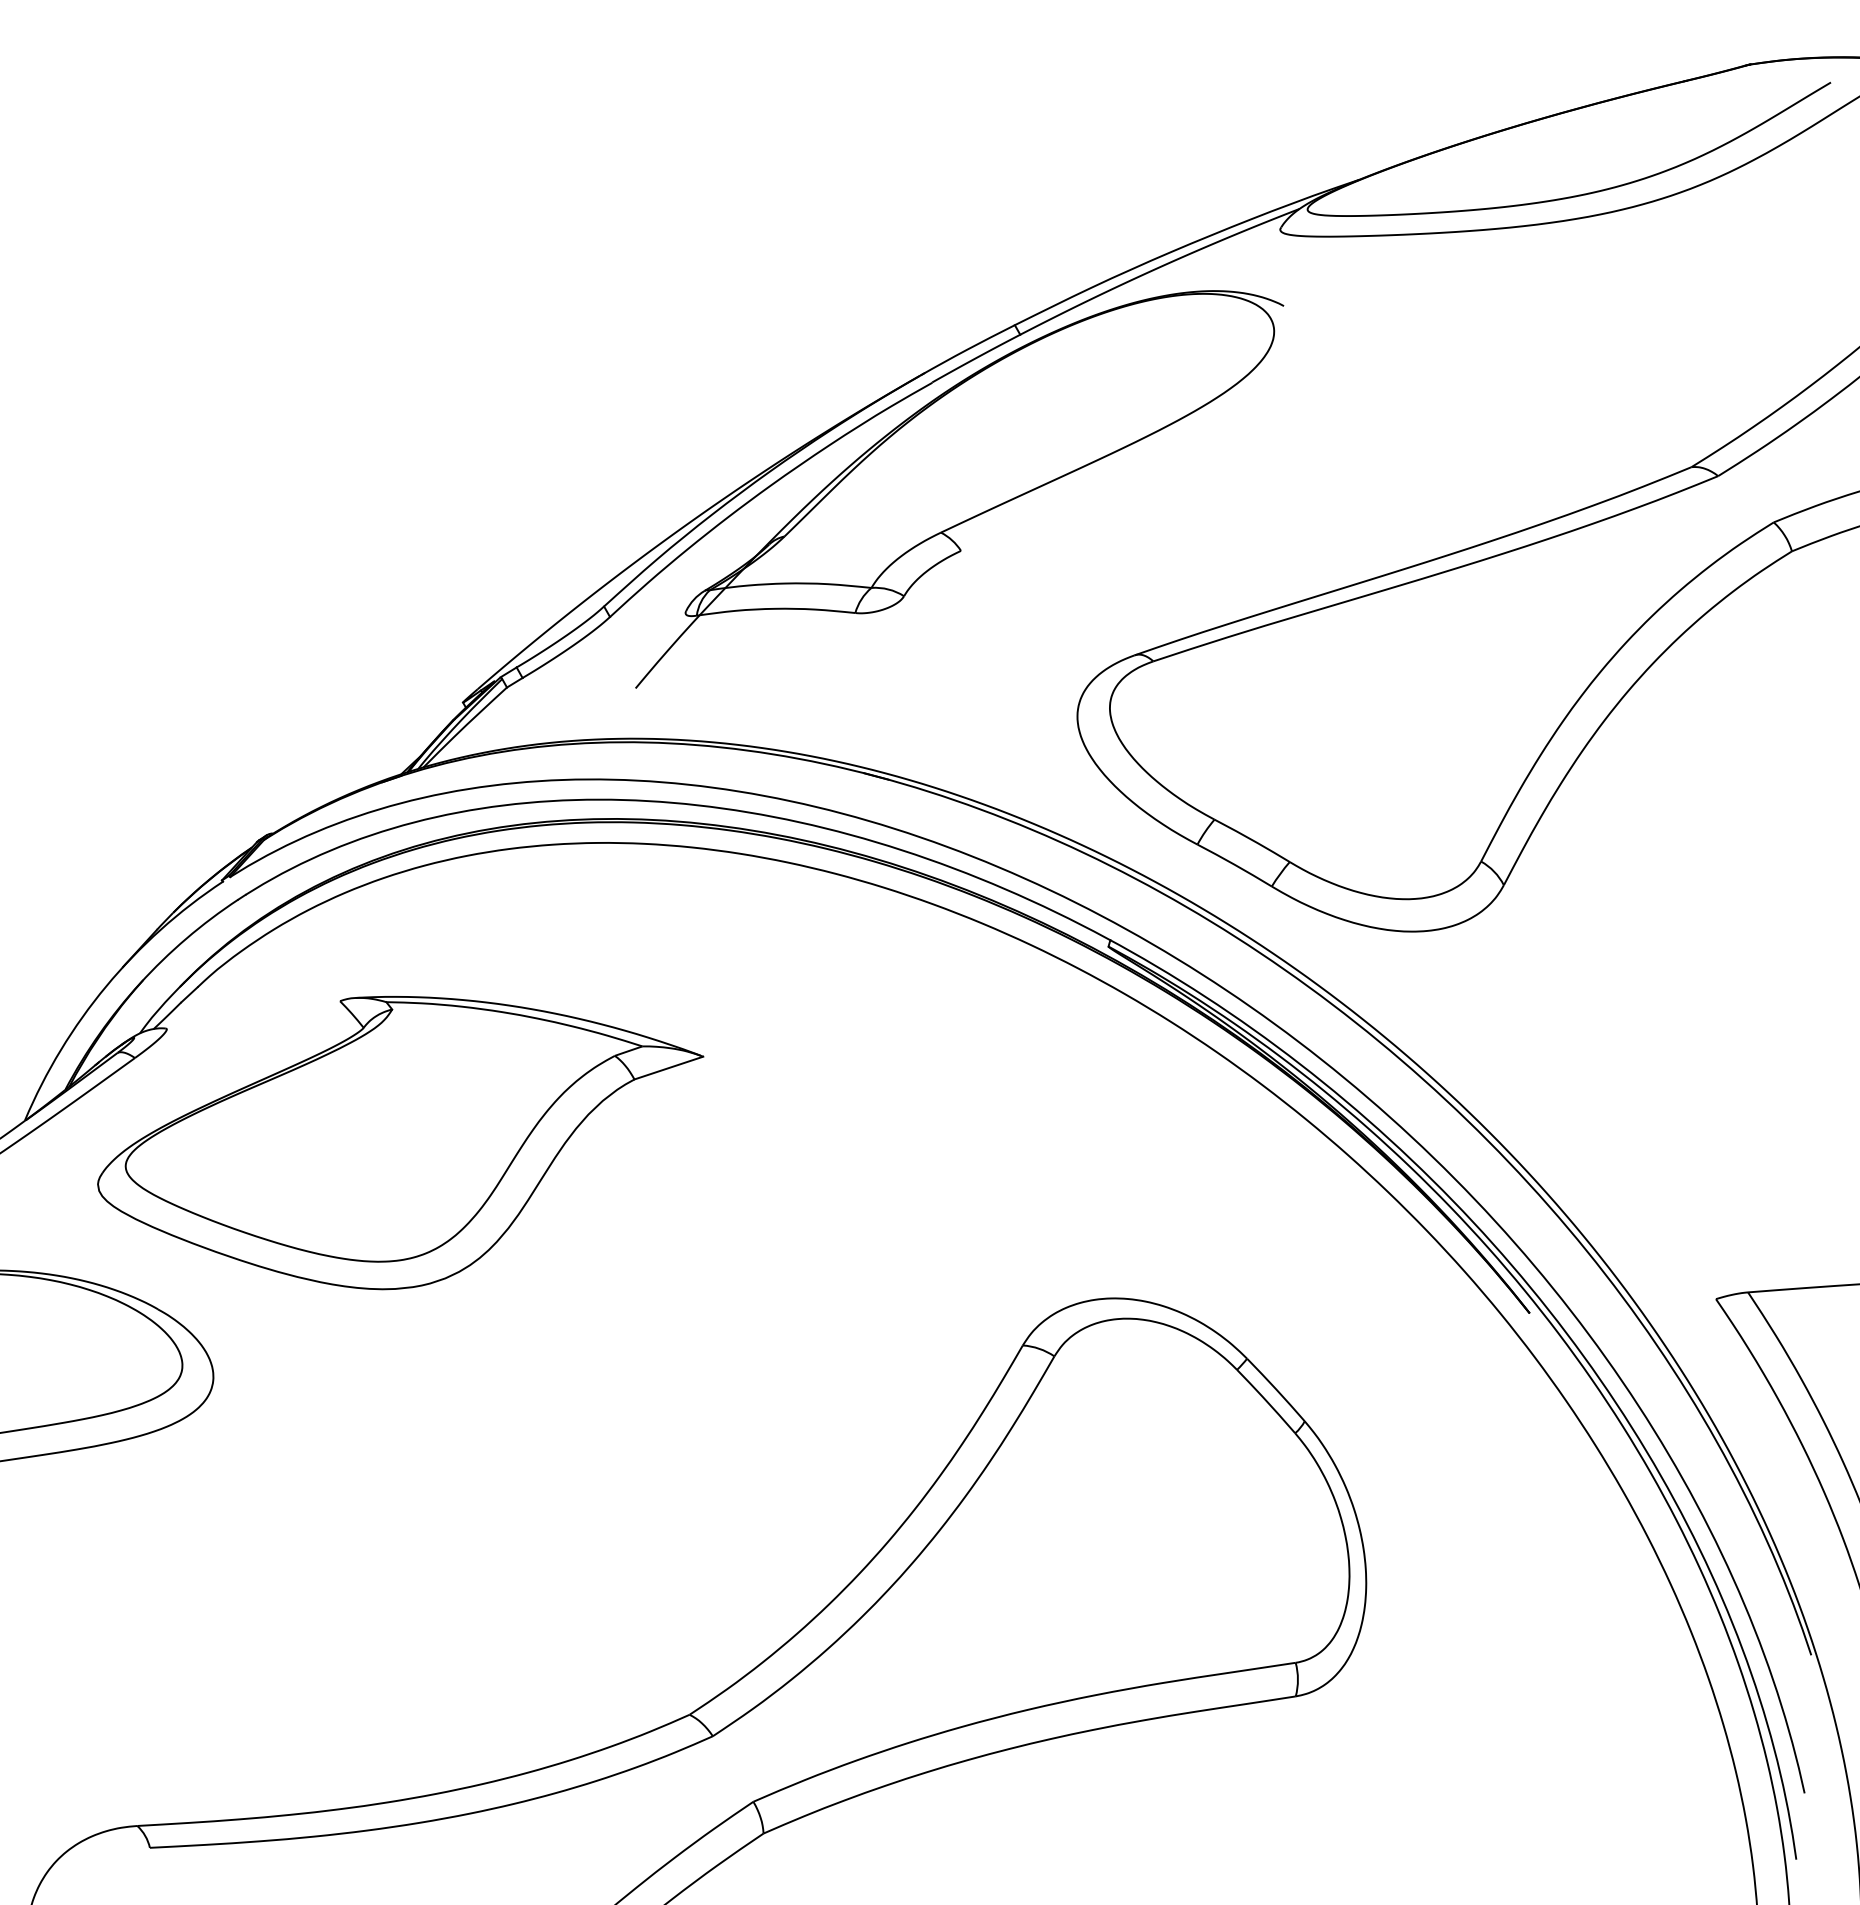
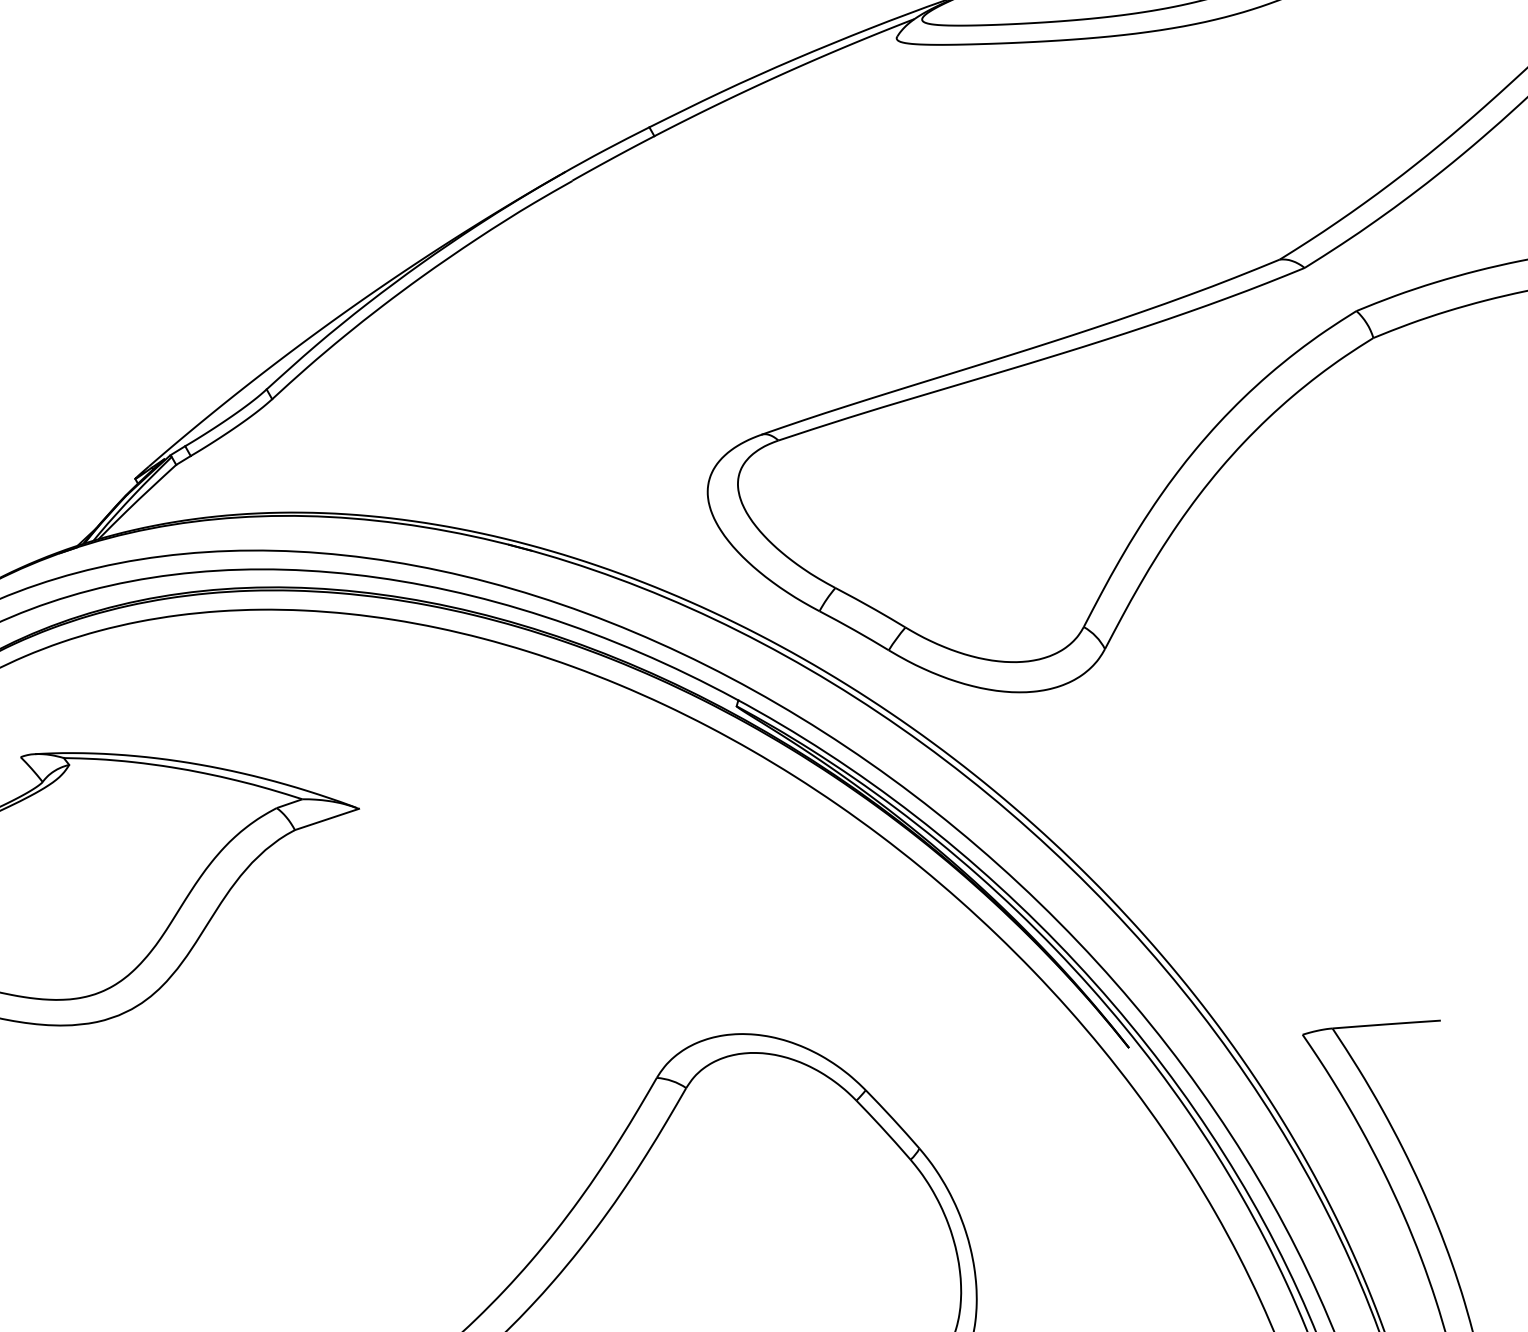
part: (959, 489) -> (597, 280), removed

